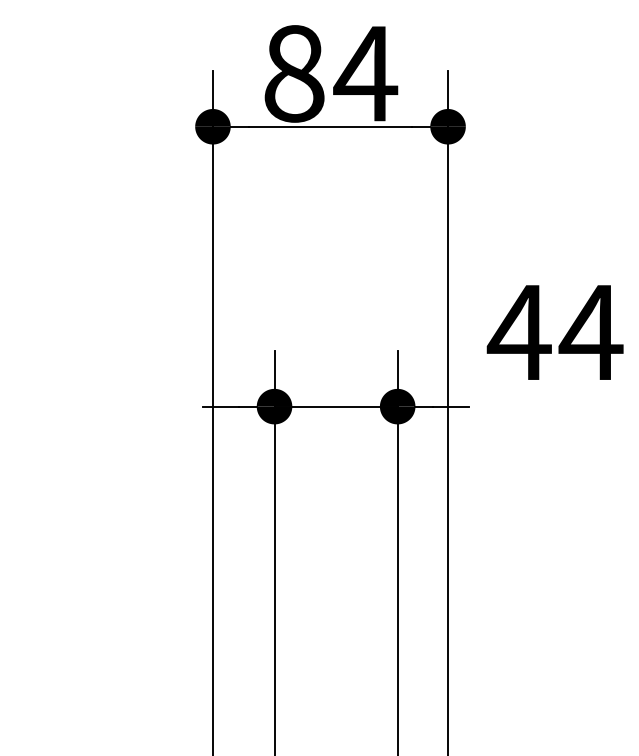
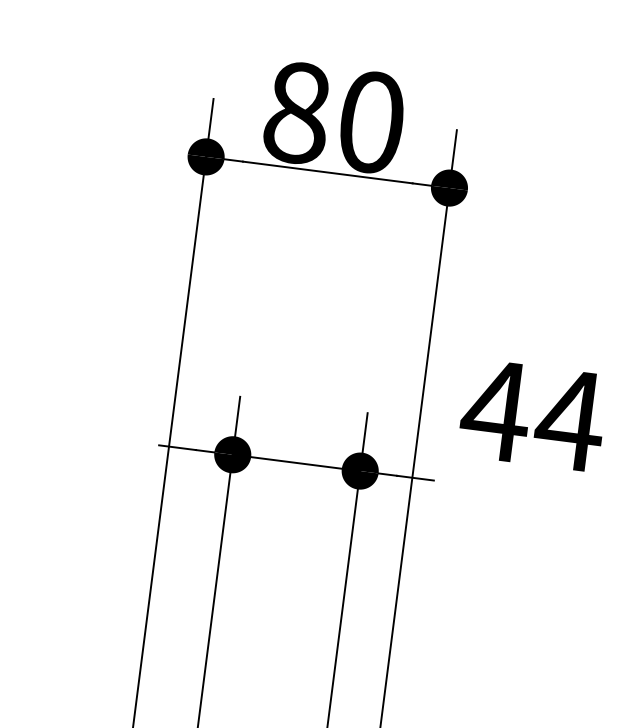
text: (365, 73) -> (371, 122), 84 -> 80

